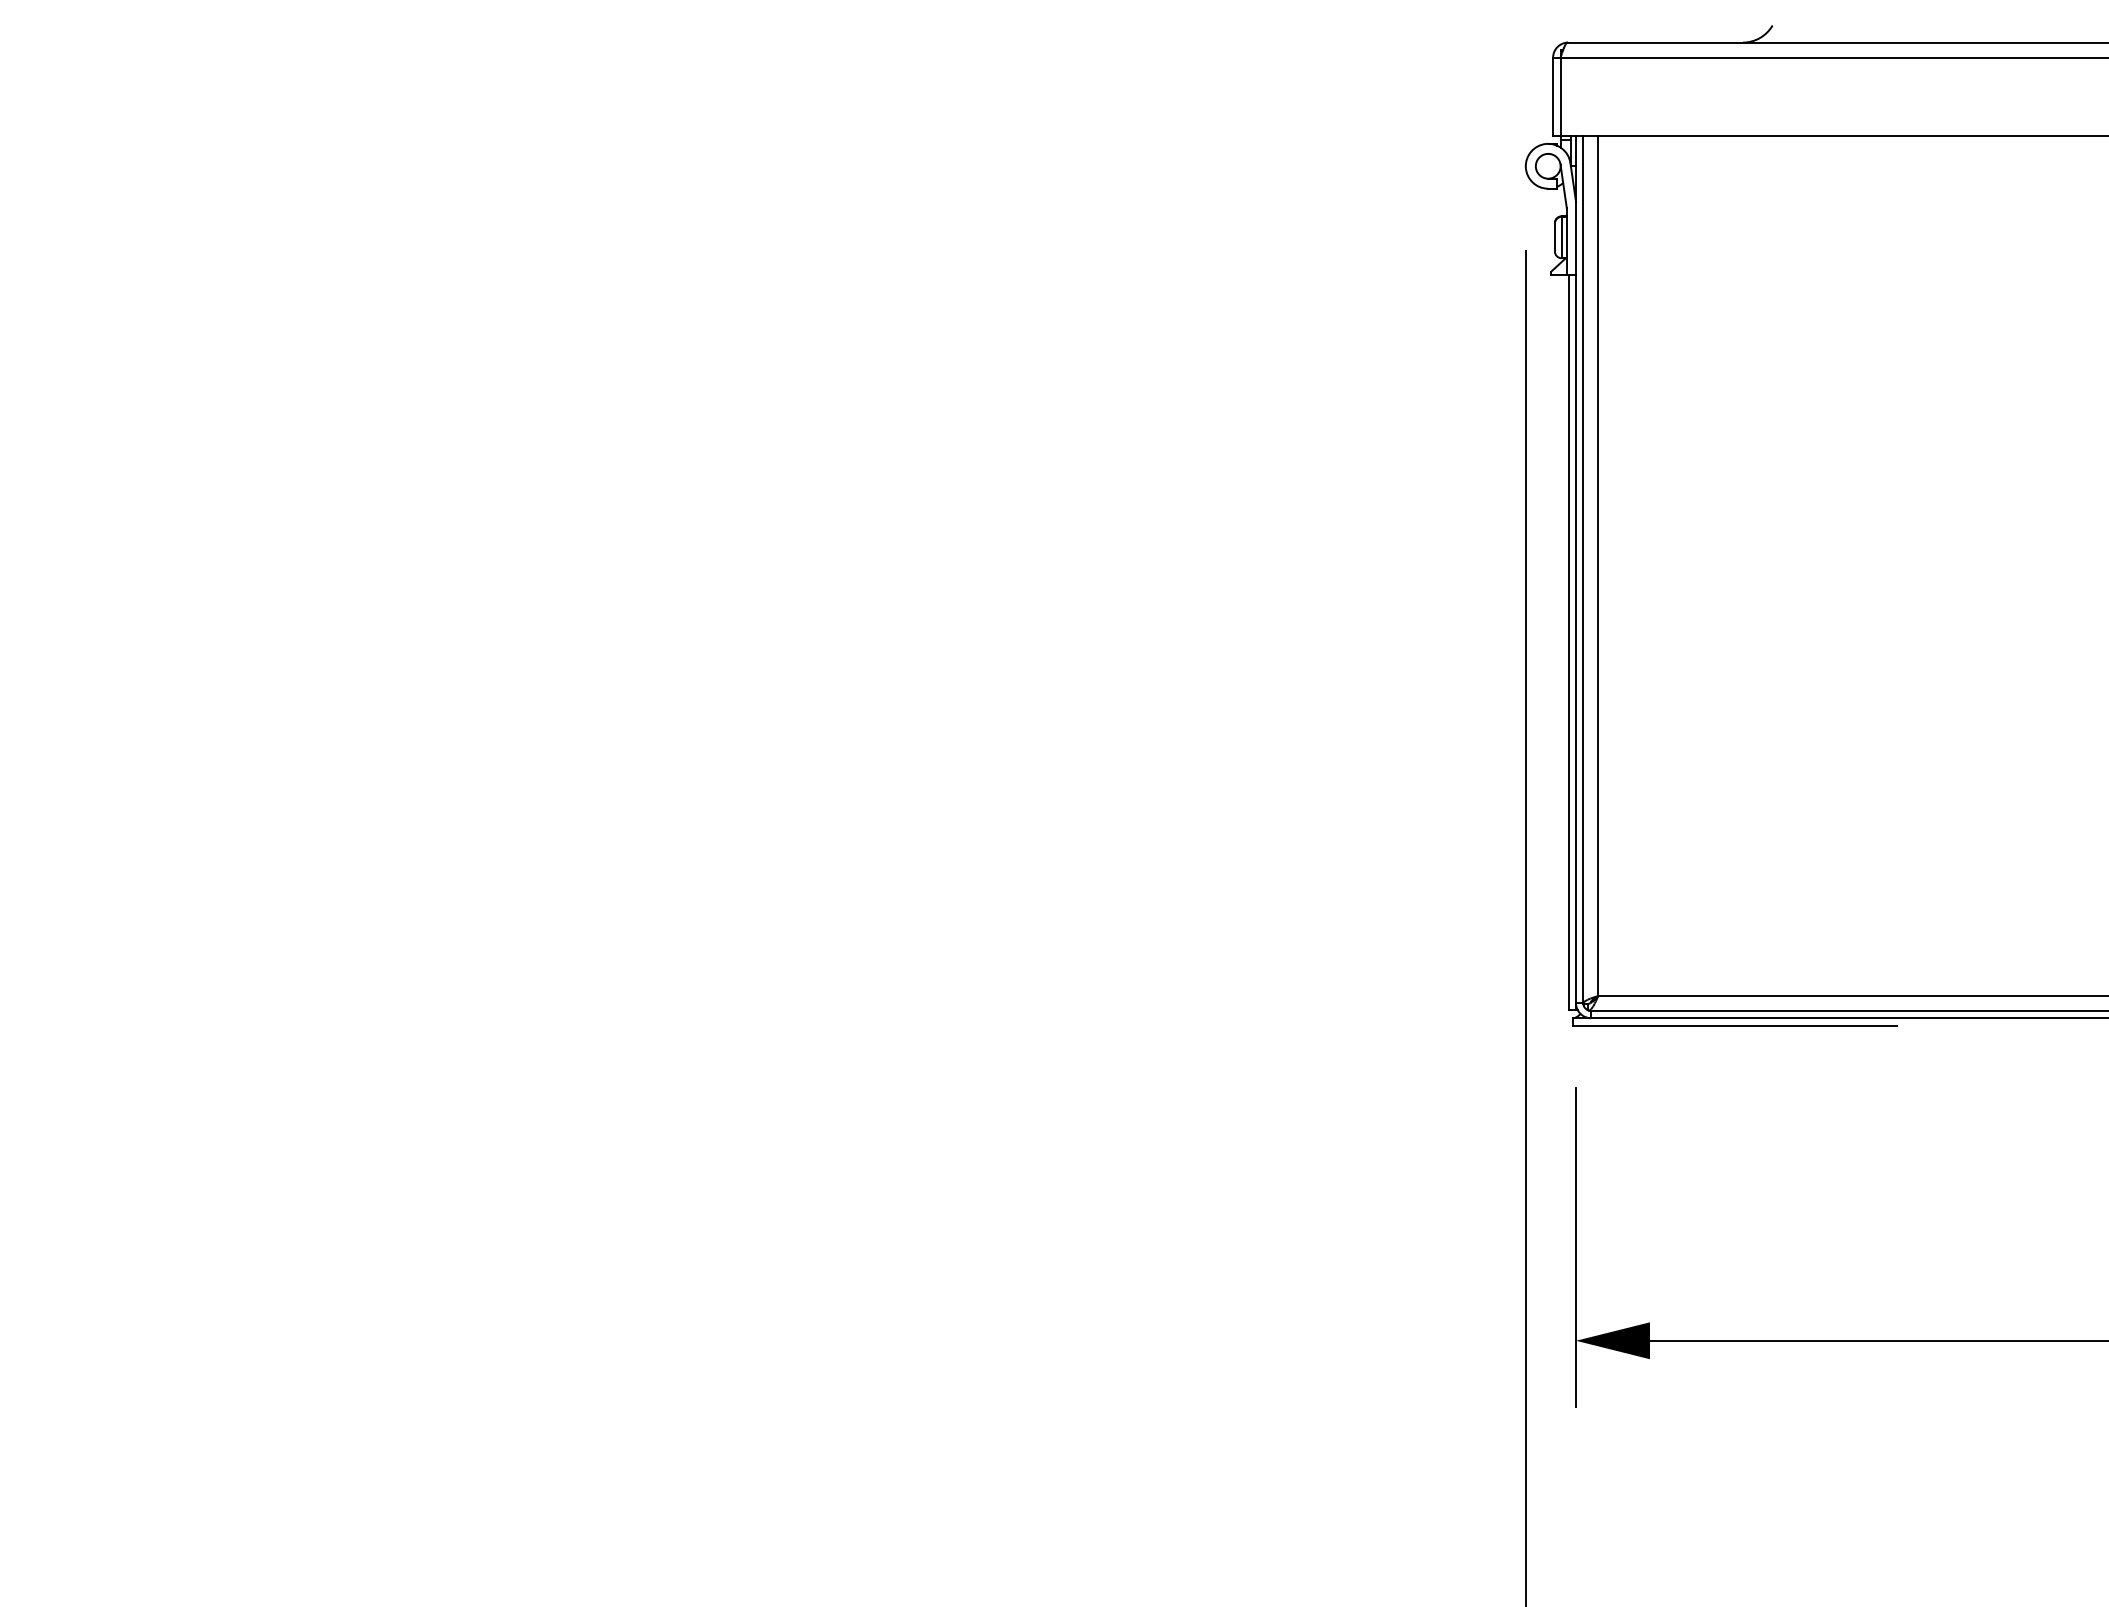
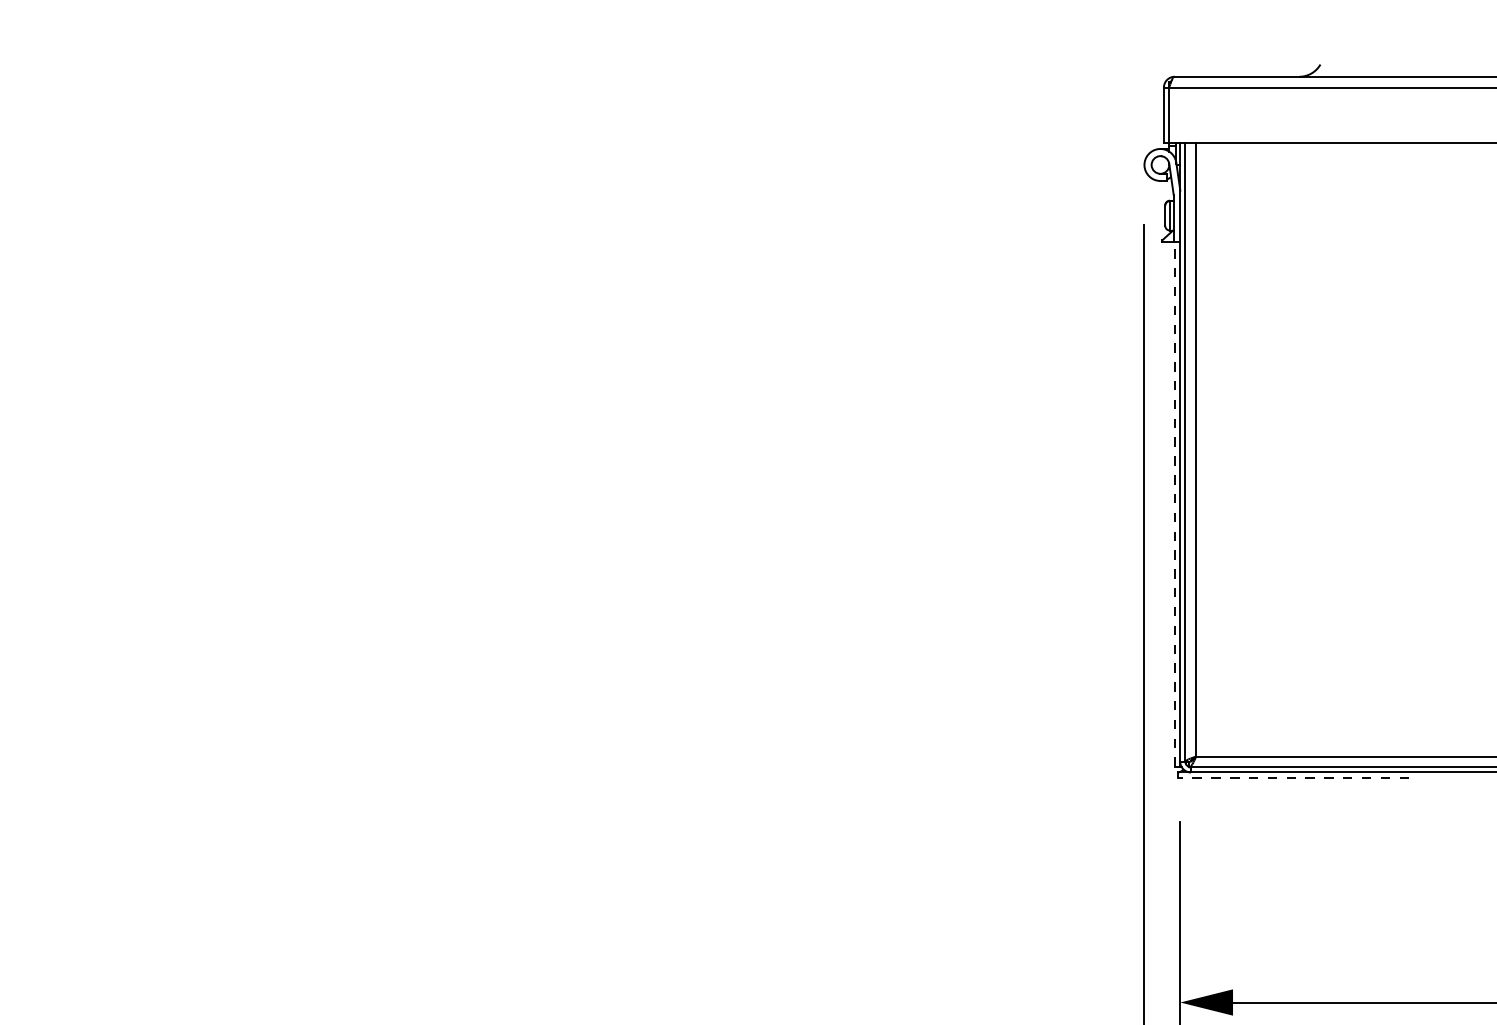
line: (1568, 642) -> (1174, 504), solid -> dashed
line: (1734, 1025) -> (1293, 777), solid -> dashed

